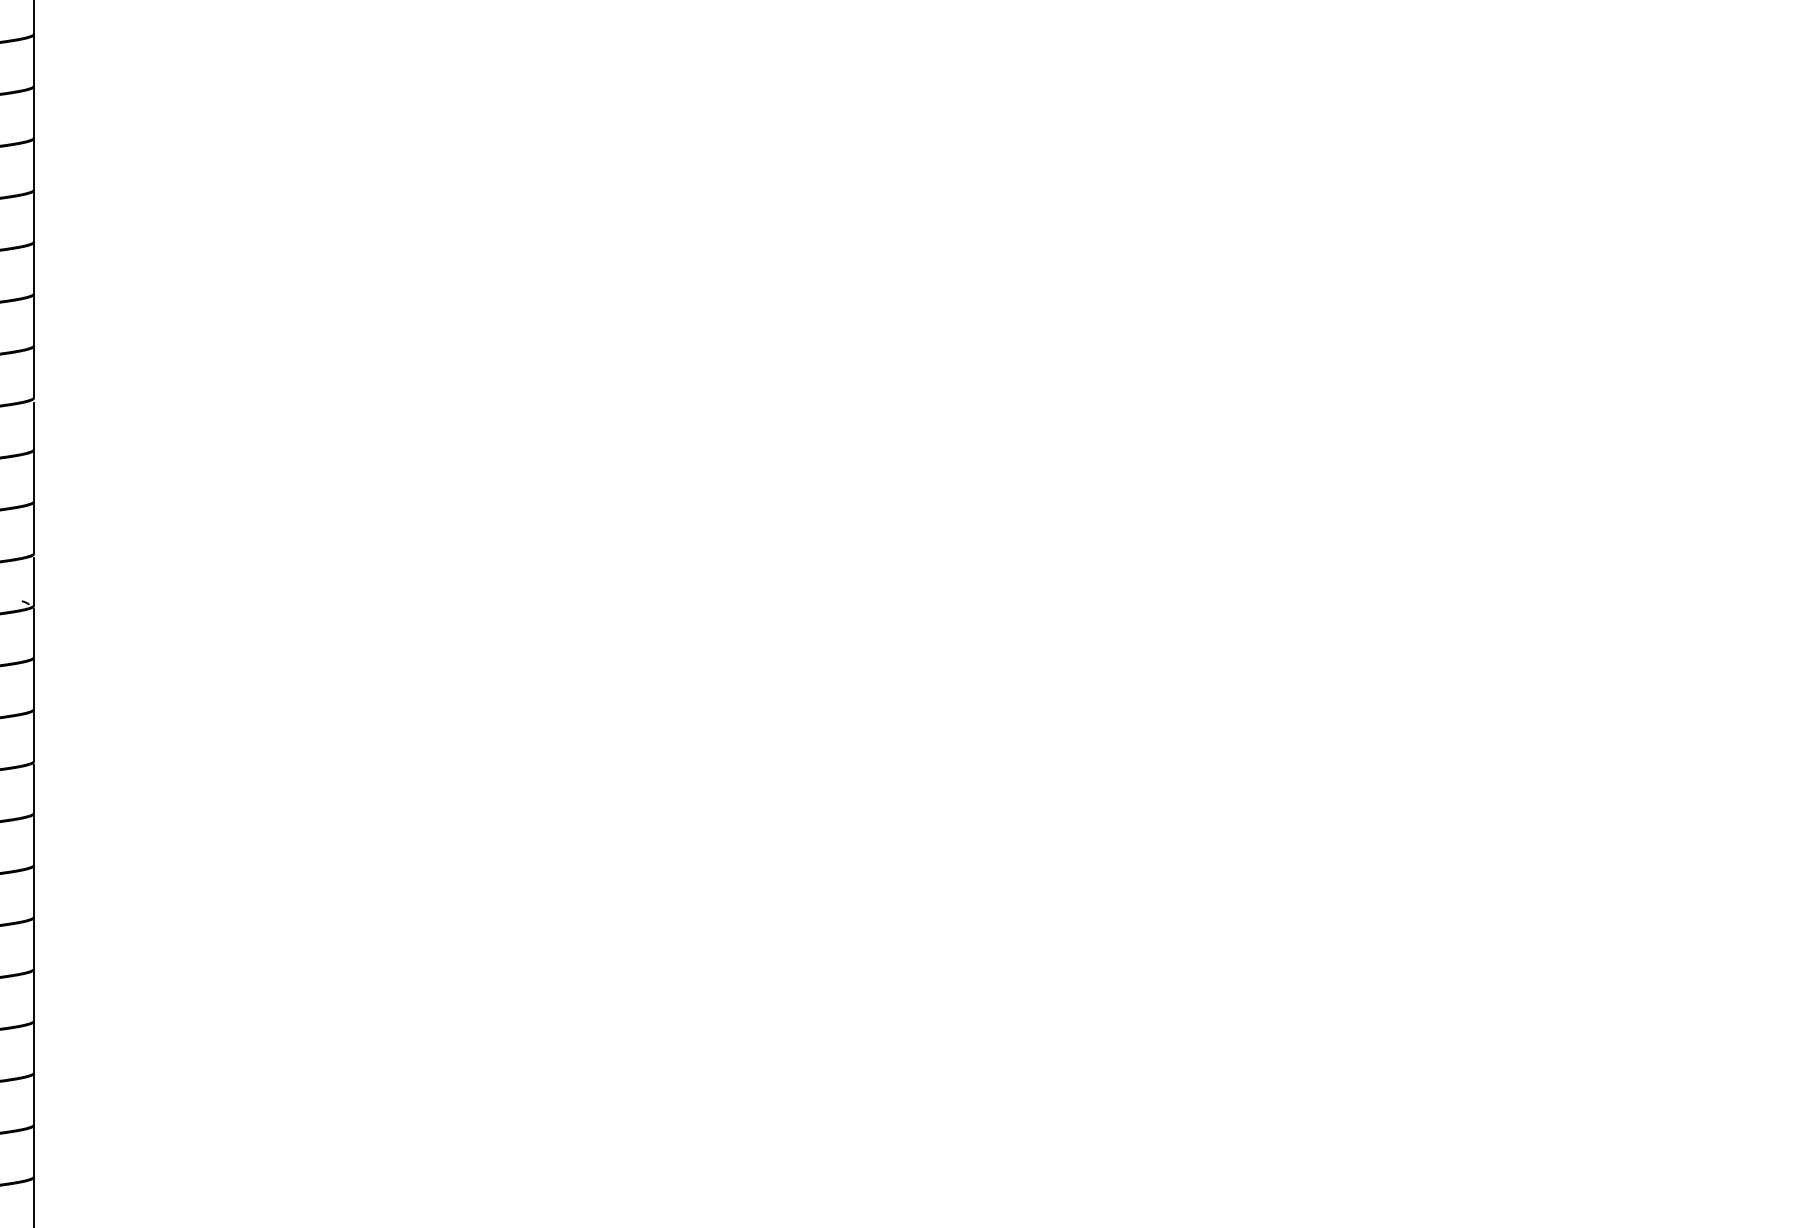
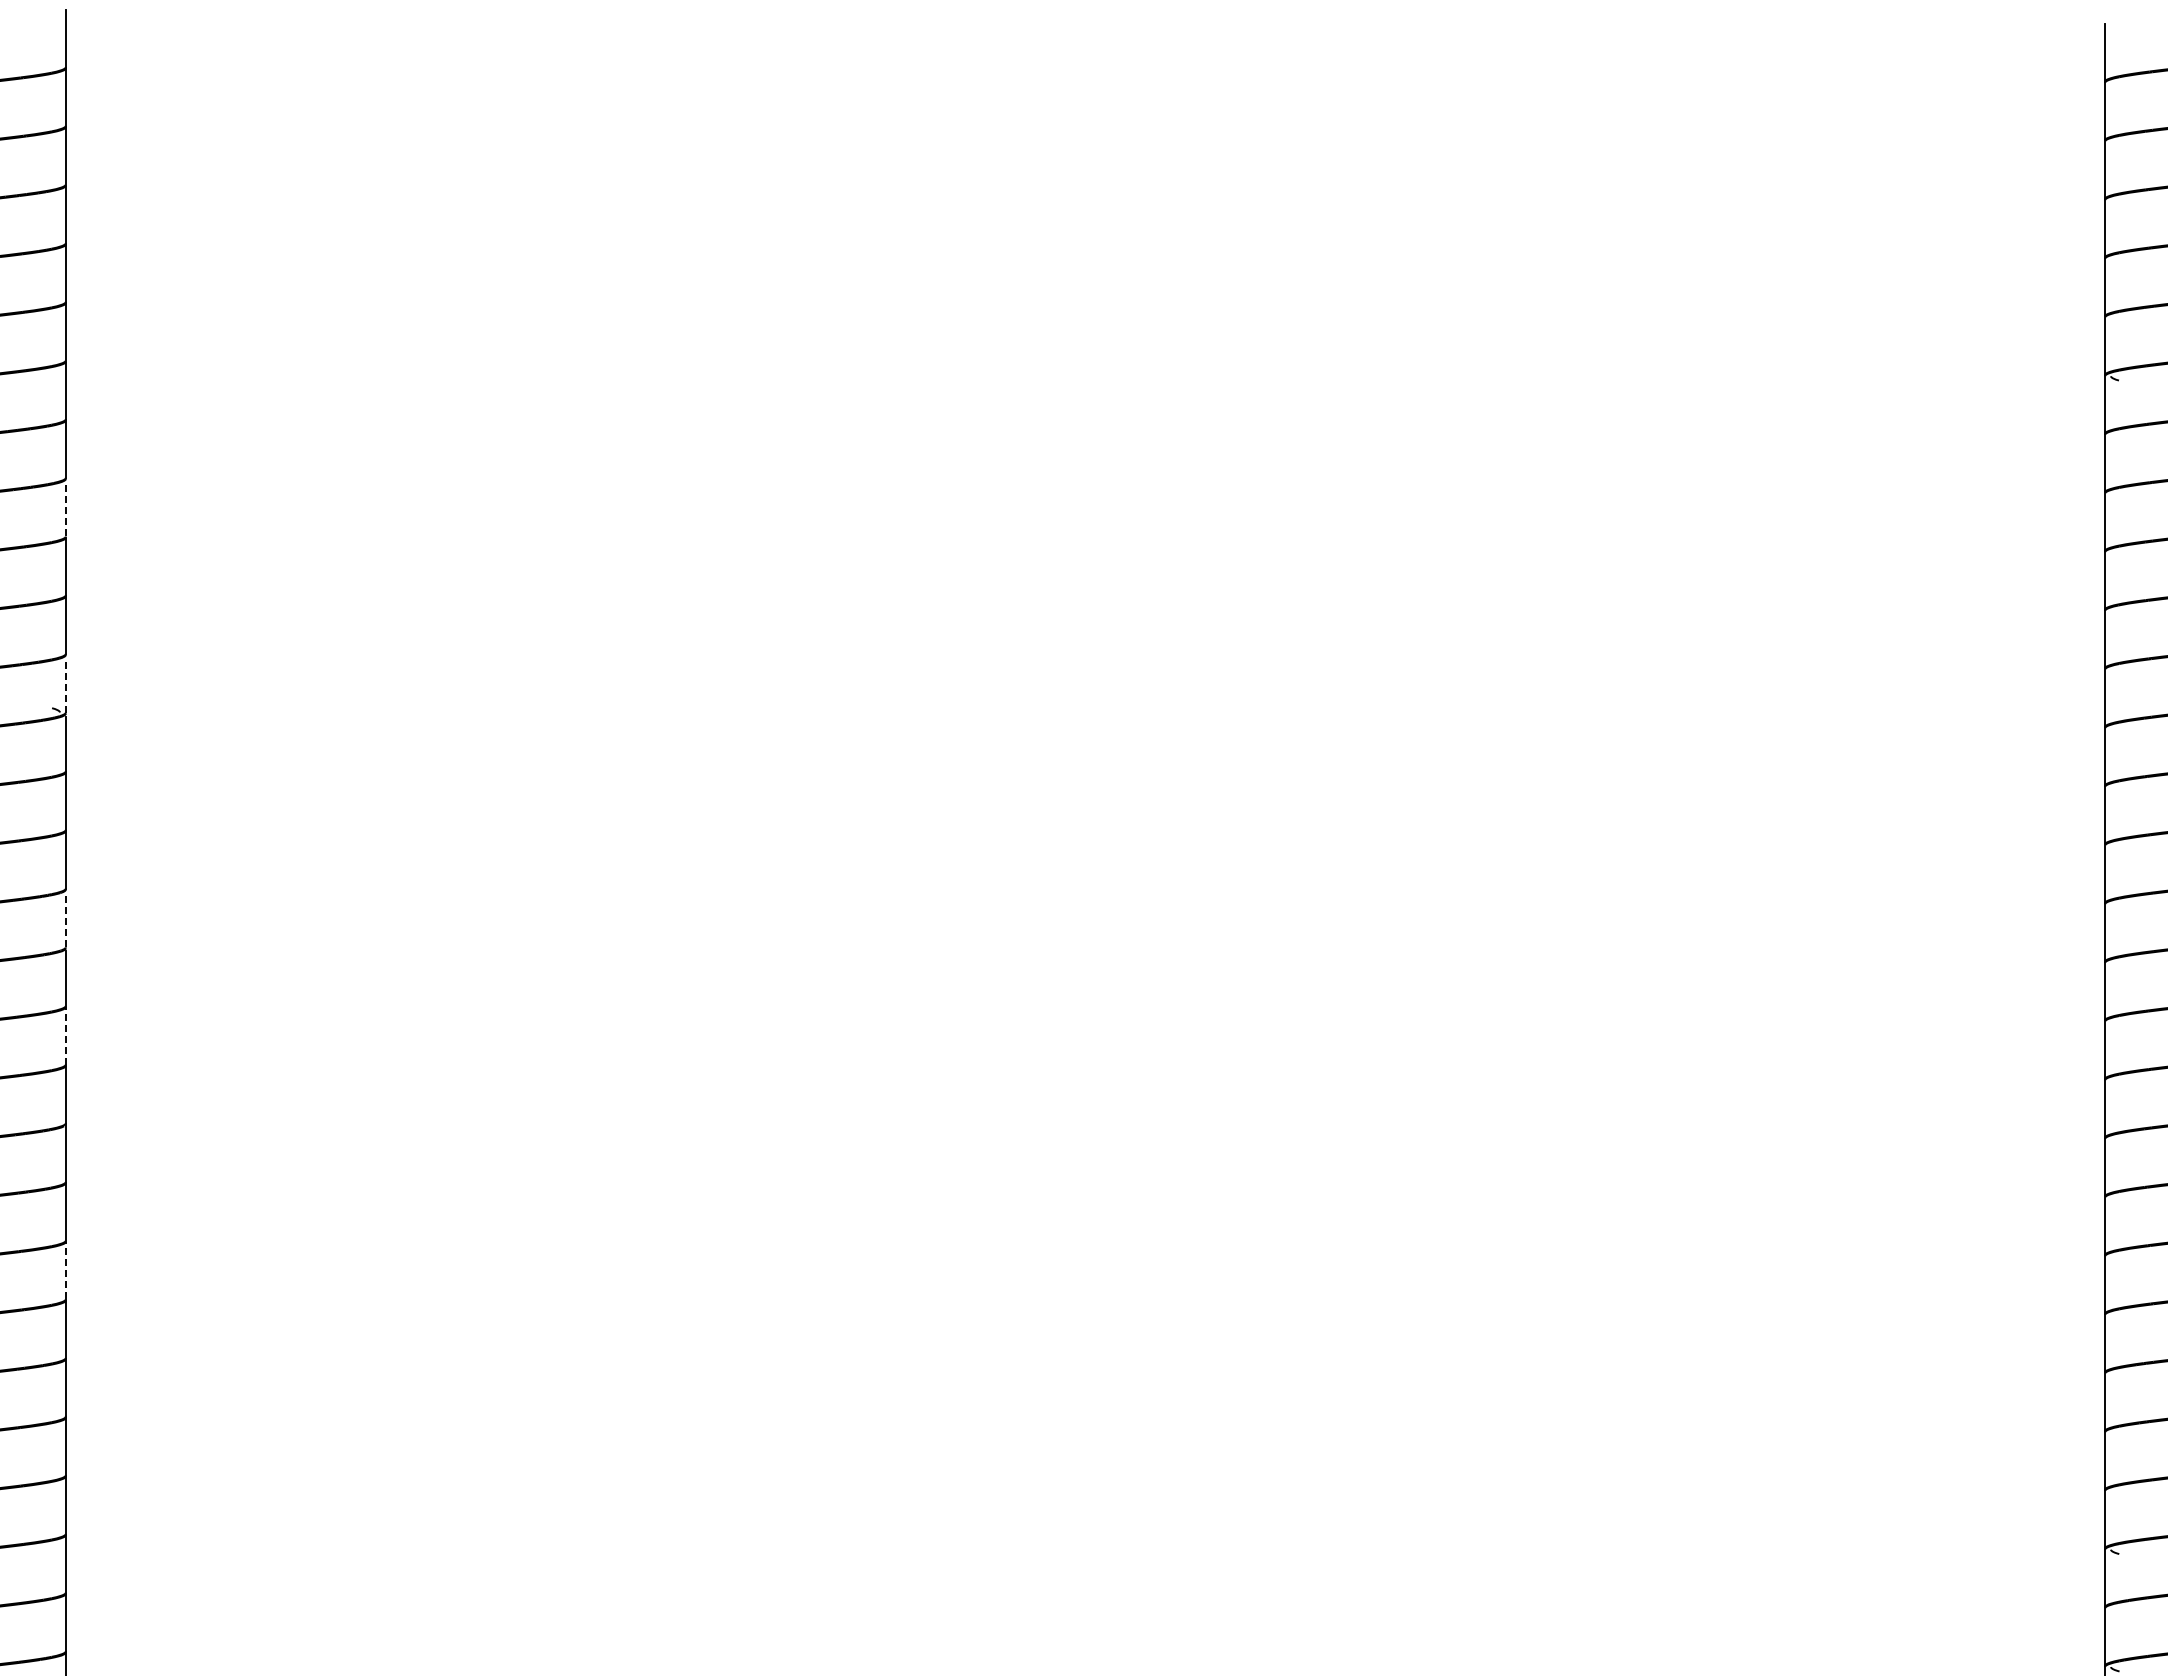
line: (33, 425) -> (65, 509), solid -> dashed
line: (33, 581) -> (65, 685), solid -> dashed
line: (33, 788) -> (65, 919), solid -> dashed
line: (33, 890) -> (65, 1035), solid -> dashed
line: (33, 1099) -> (65, 1270), solid -> dashed

